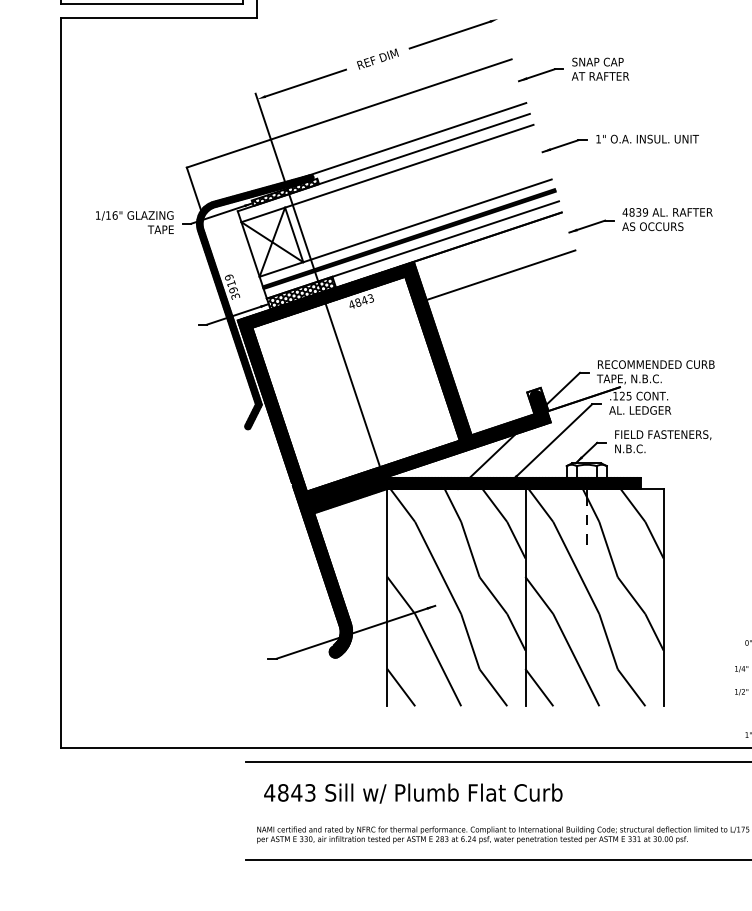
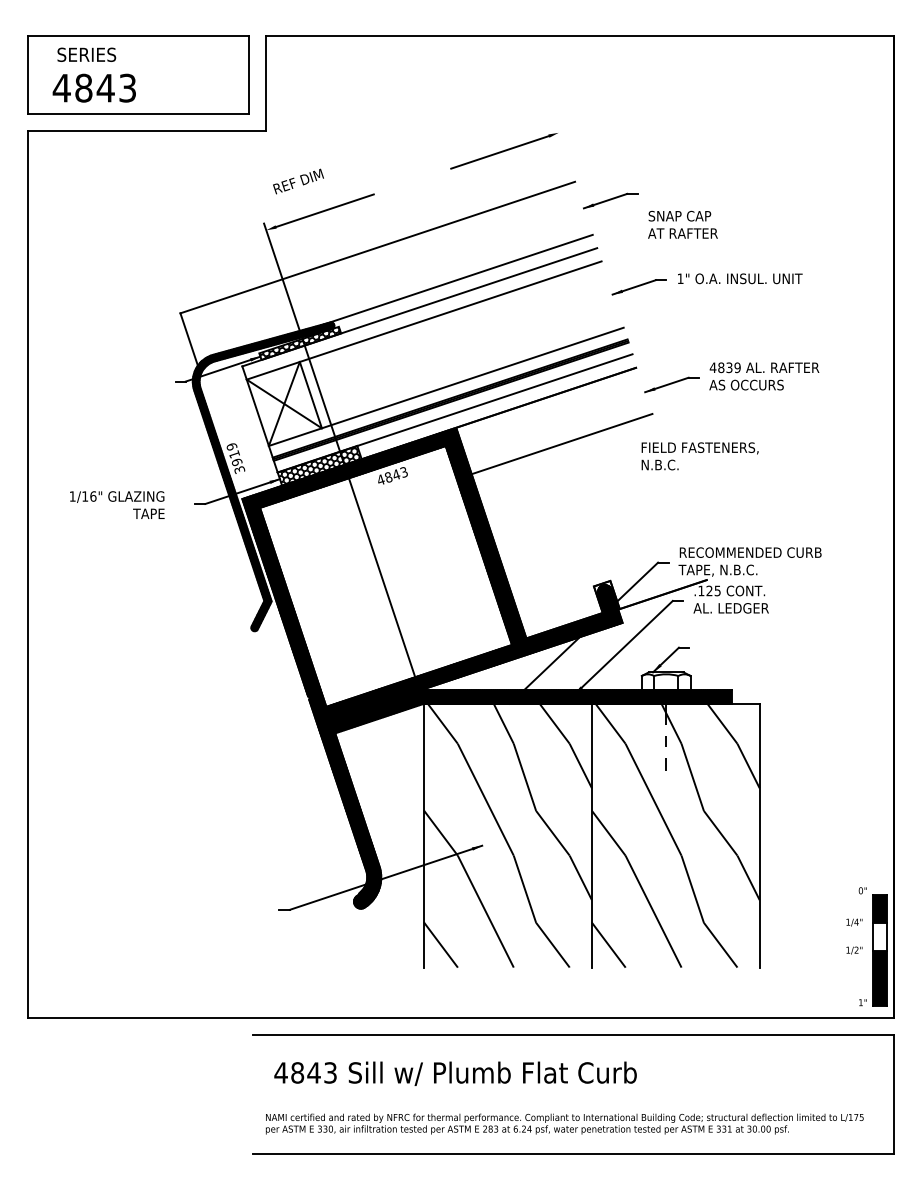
text: (377, 59) -> (298, 181), moved
text: (600, 68) -> (682, 224), moved
text: (135, 222) -> (117, 504), moved
text: (662, 441) -> (699, 456), moved

